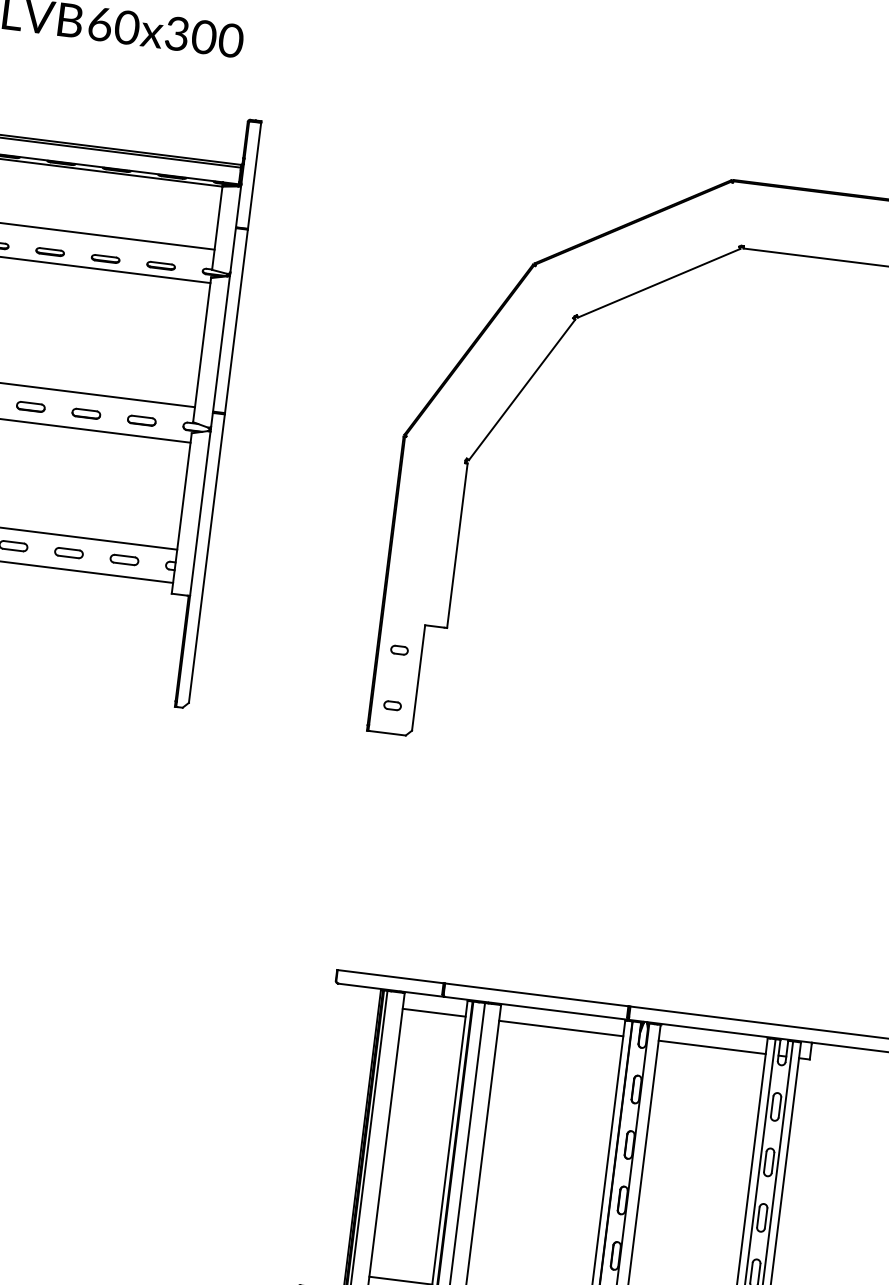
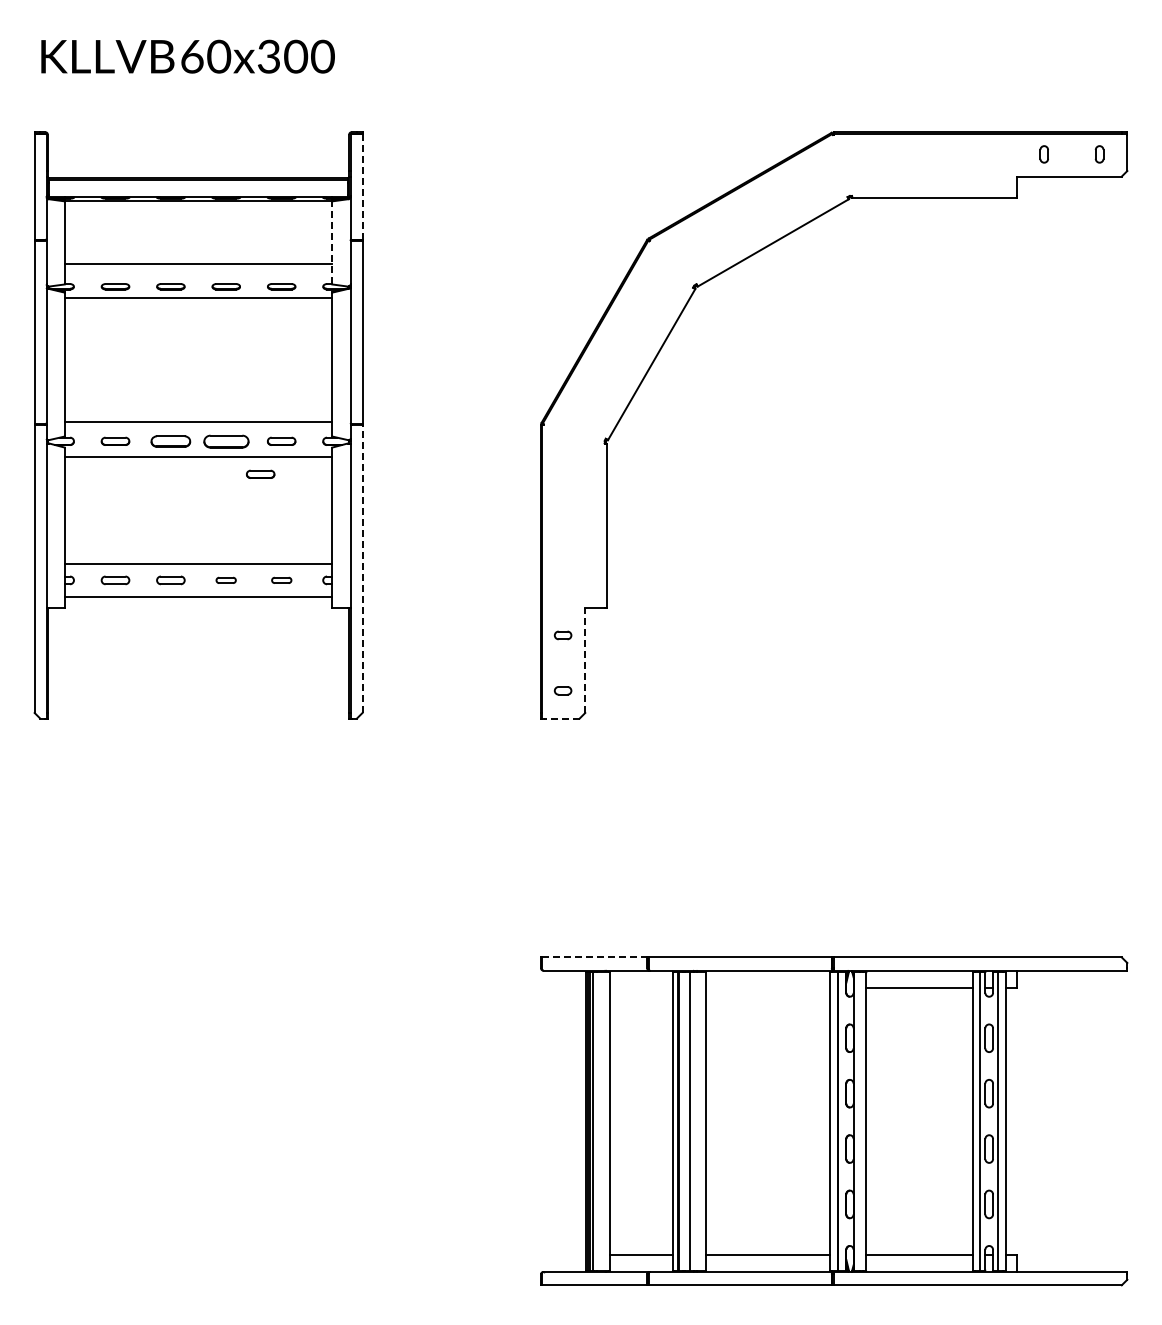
line: (254, 175) -> (362, 186), solid -> dashed
line: (217, 227) -> (332, 242), solid -> dashed
part: (30, 405) -> (170, 440), size x1.4
part: (85, 412) -> (225, 440), size x1.6
part: (116, 450) -> (260, 473), added
part: (68, 553) -> (225, 580), size x0.7
line: (206, 559) -> (362, 569), solid -> dashed
part: (124, 560) -> (281, 580), size x0.7
line: (418, 678) -> (585, 660), solid -> dashed
line: (387, 733) -> (561, 718), solid -> dashed
line: (390, 976) -> (594, 957), solid -> dashed
line: (434, 1012) -> (641, 987), removed
line: (561, 1028) -> (768, 987), removed

